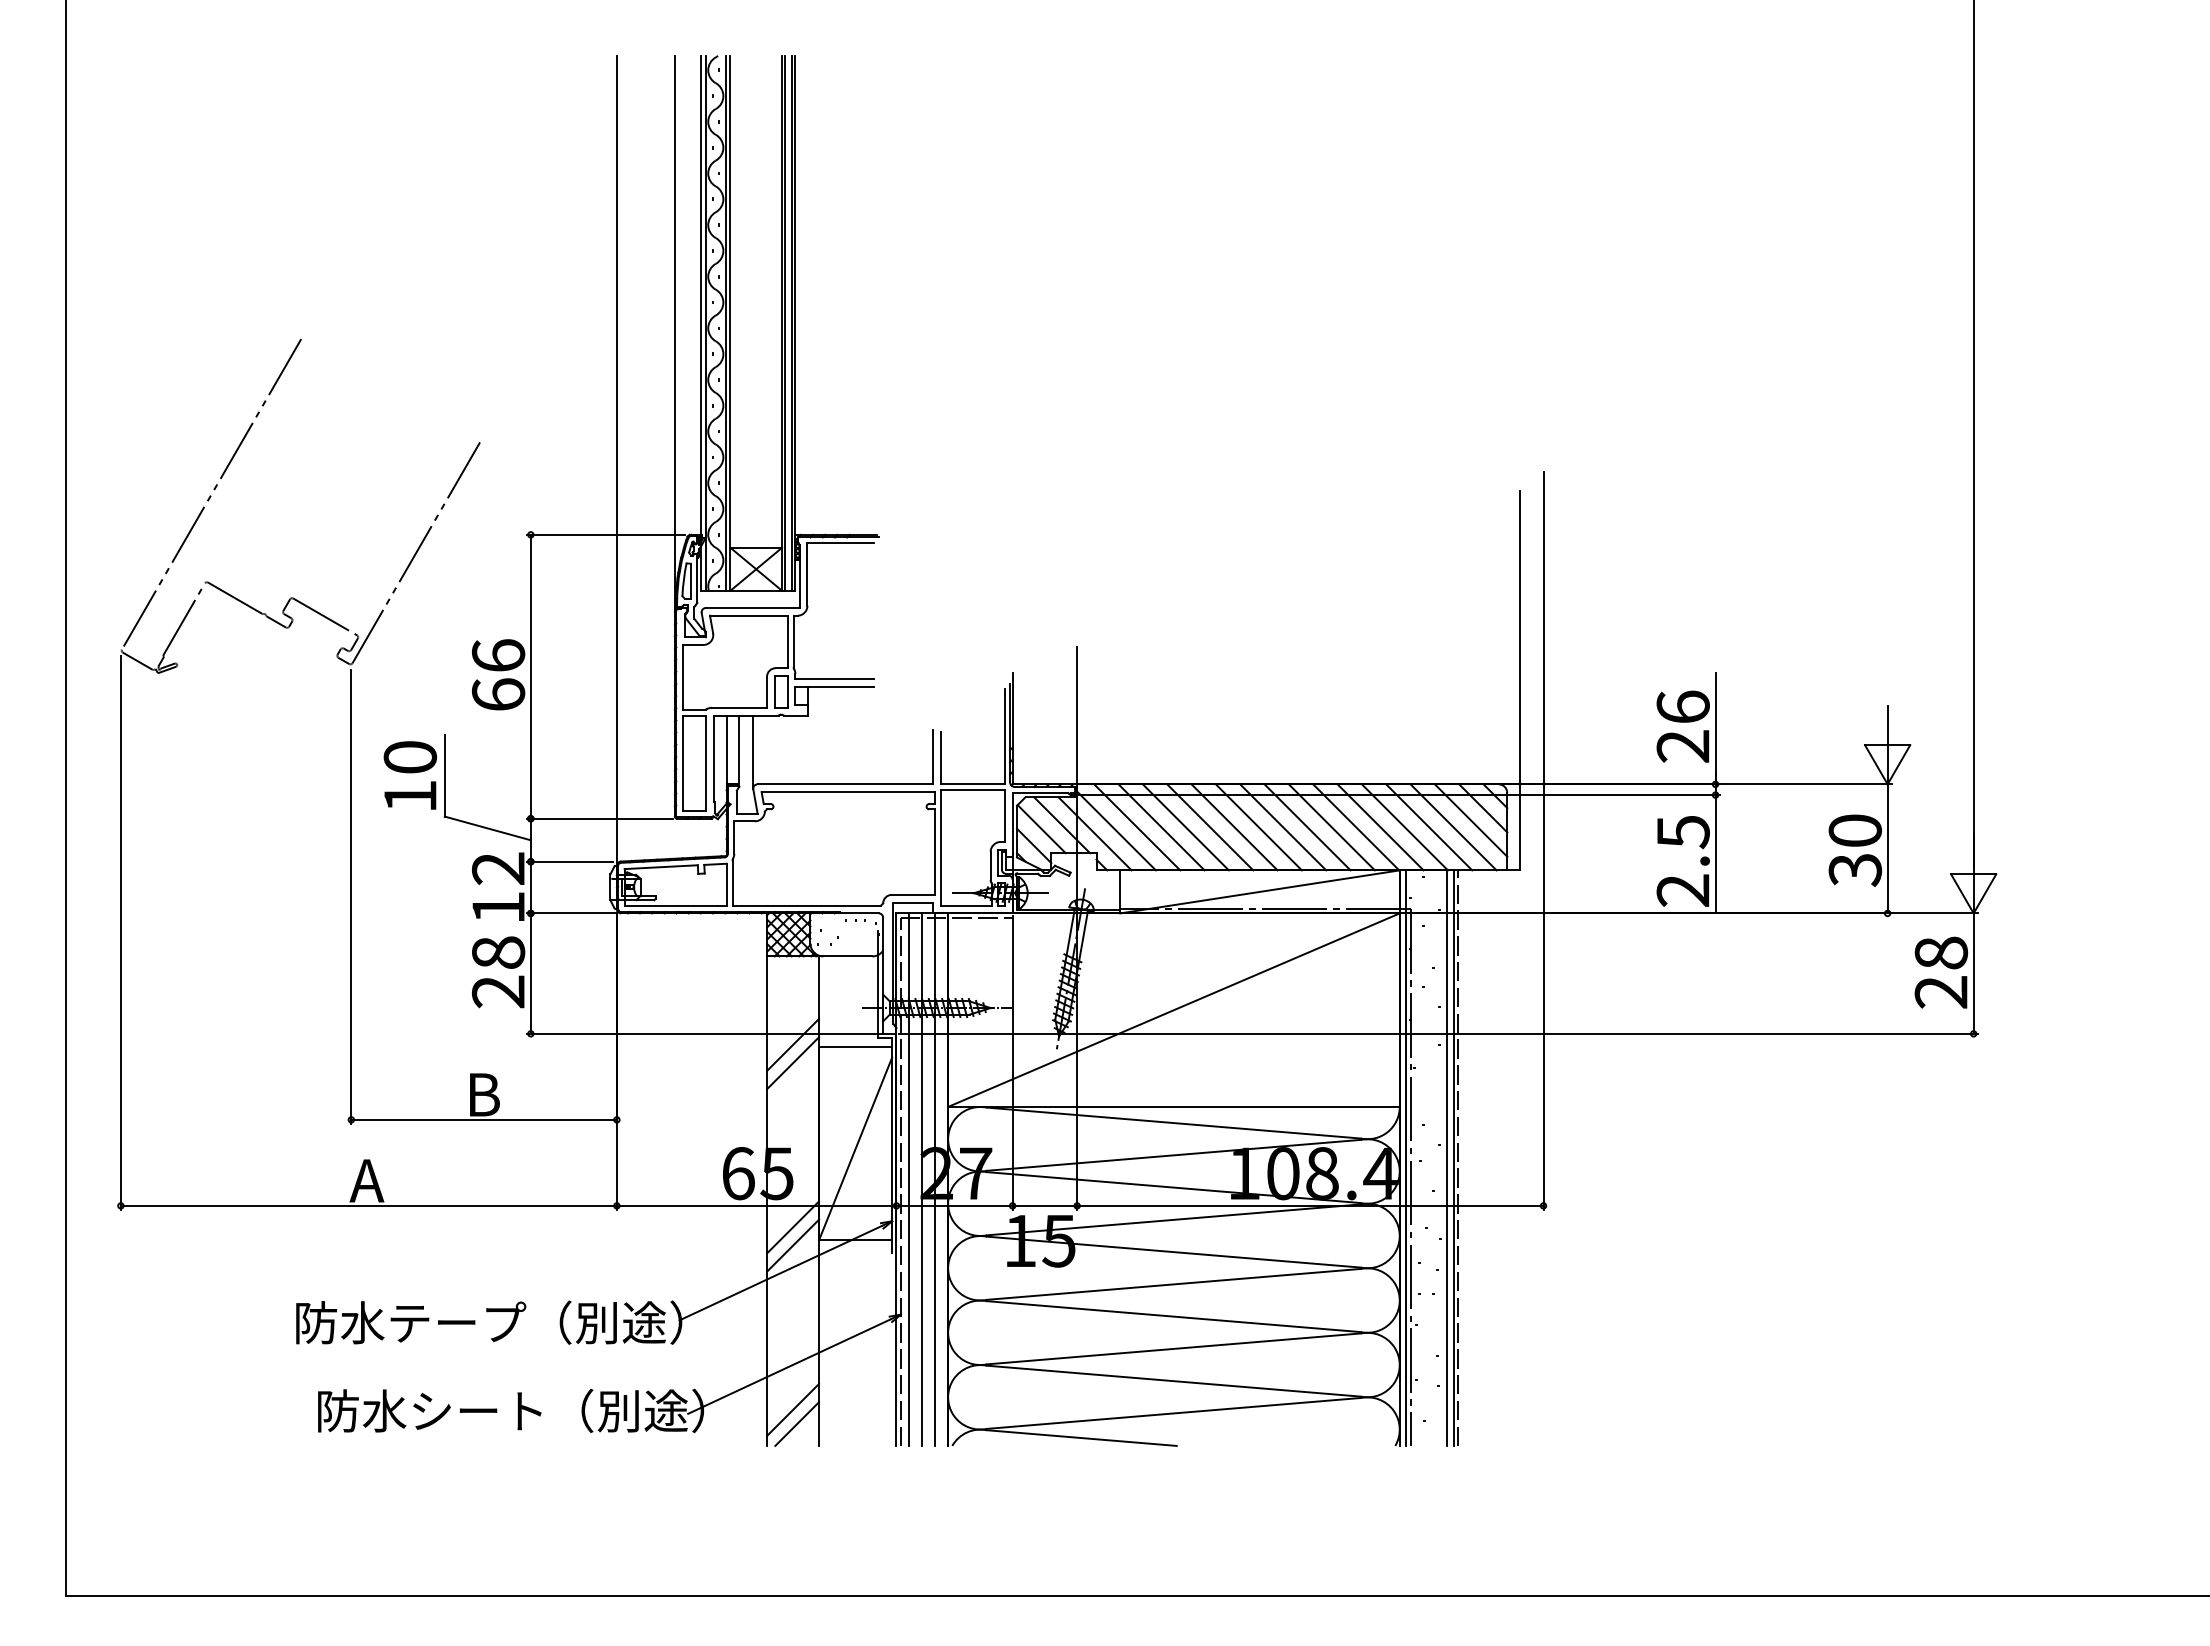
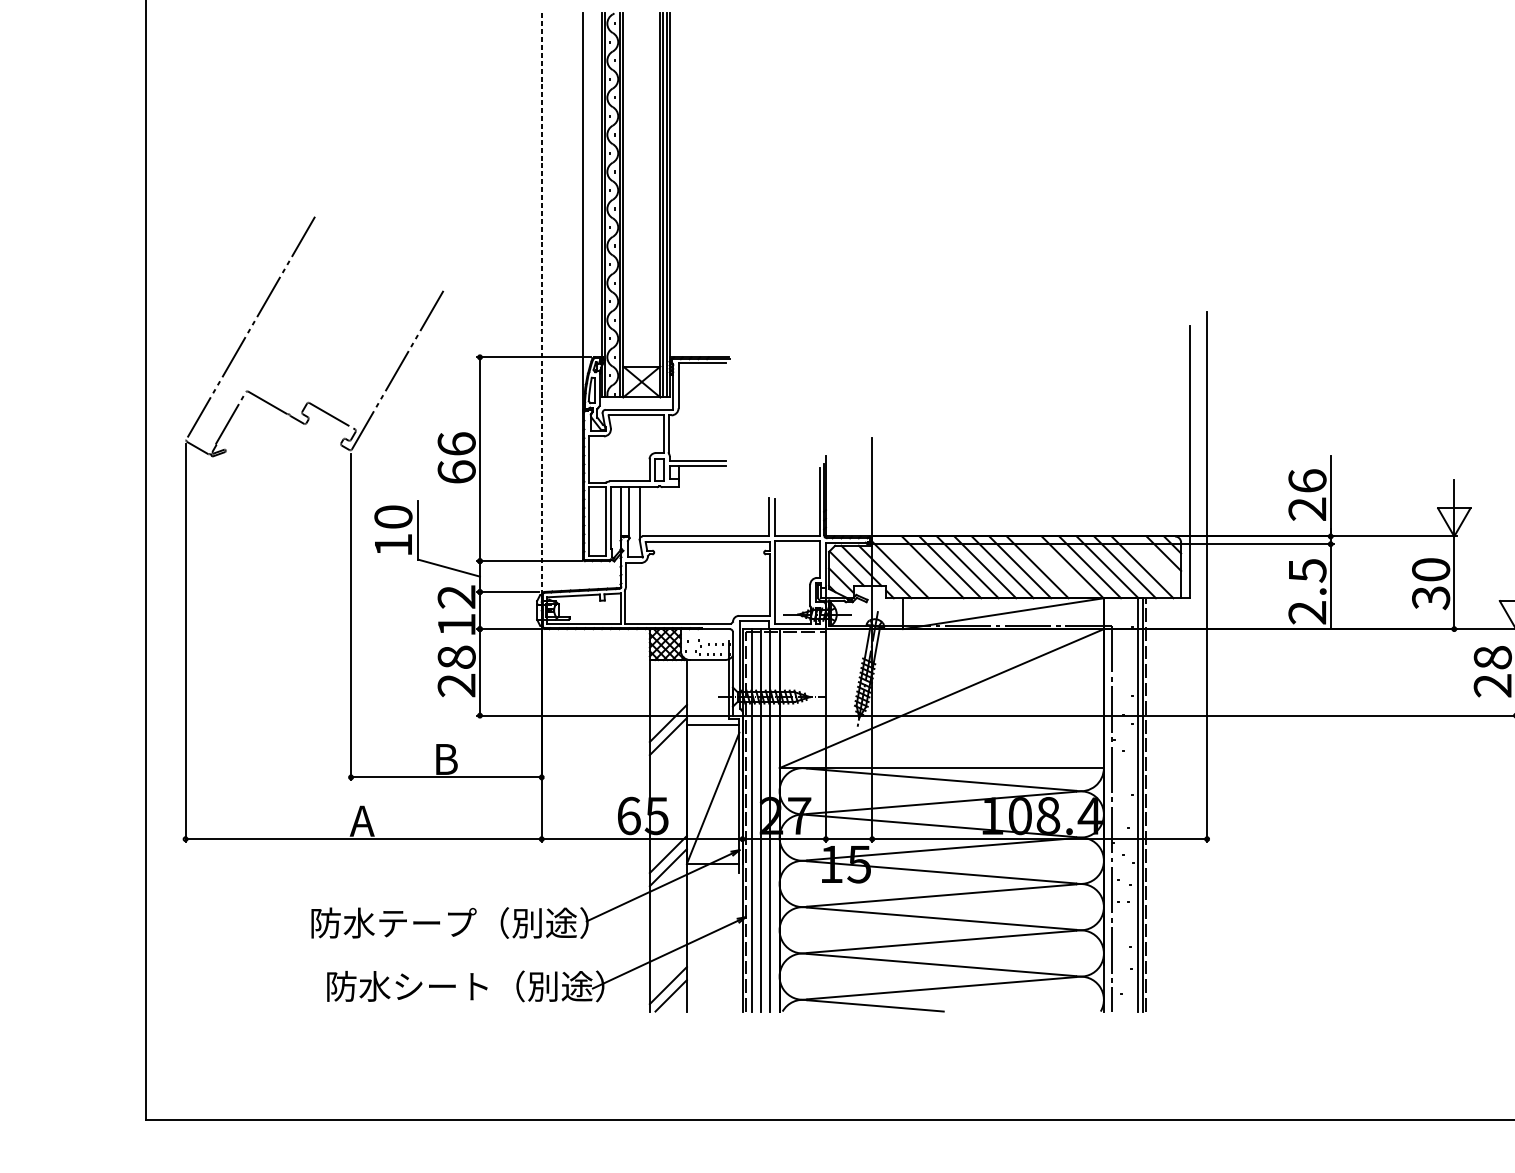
line: (616, 461) -> (541, 304), solid -> dashed
line: (1470, 820) -> (1154, 562), removed
line: (1137, 827) -> (915, 567), removed
line: (1331, 827) -> (1054, 567), removed
line: (1406, 1157) -> (1108, 804), removed

